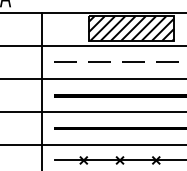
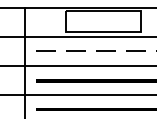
hatch: (131, 28) -> (103, 21), removed

